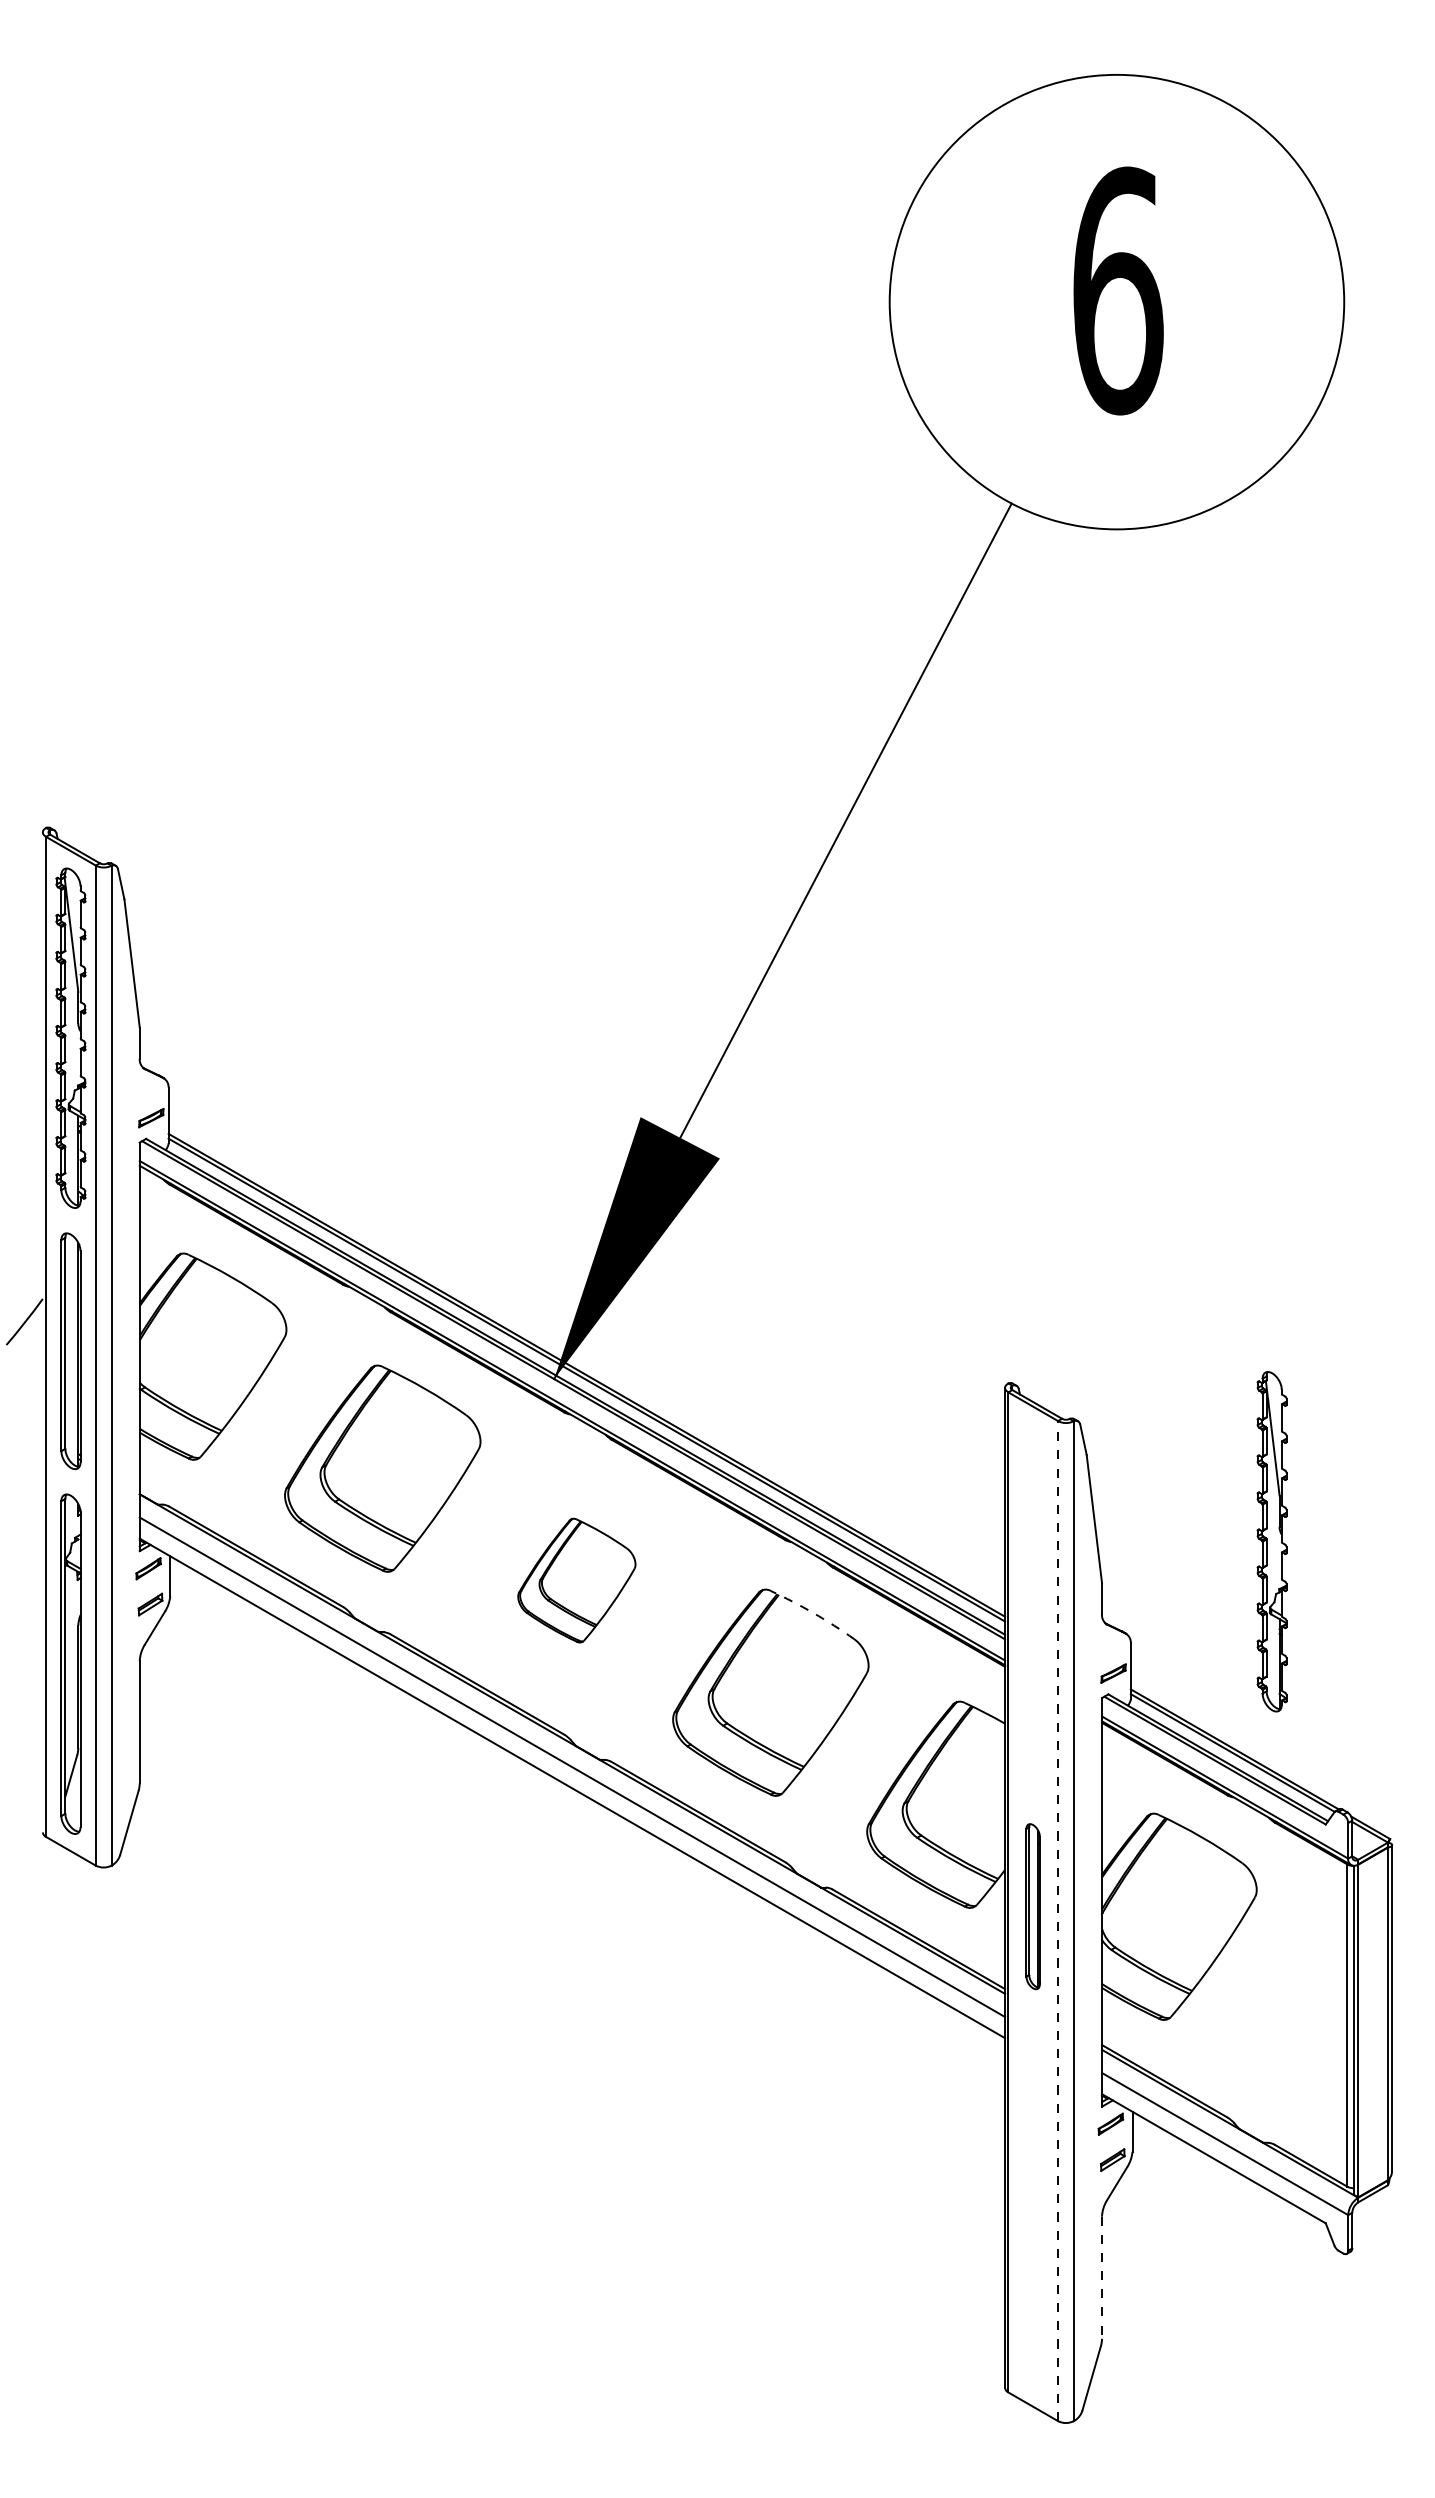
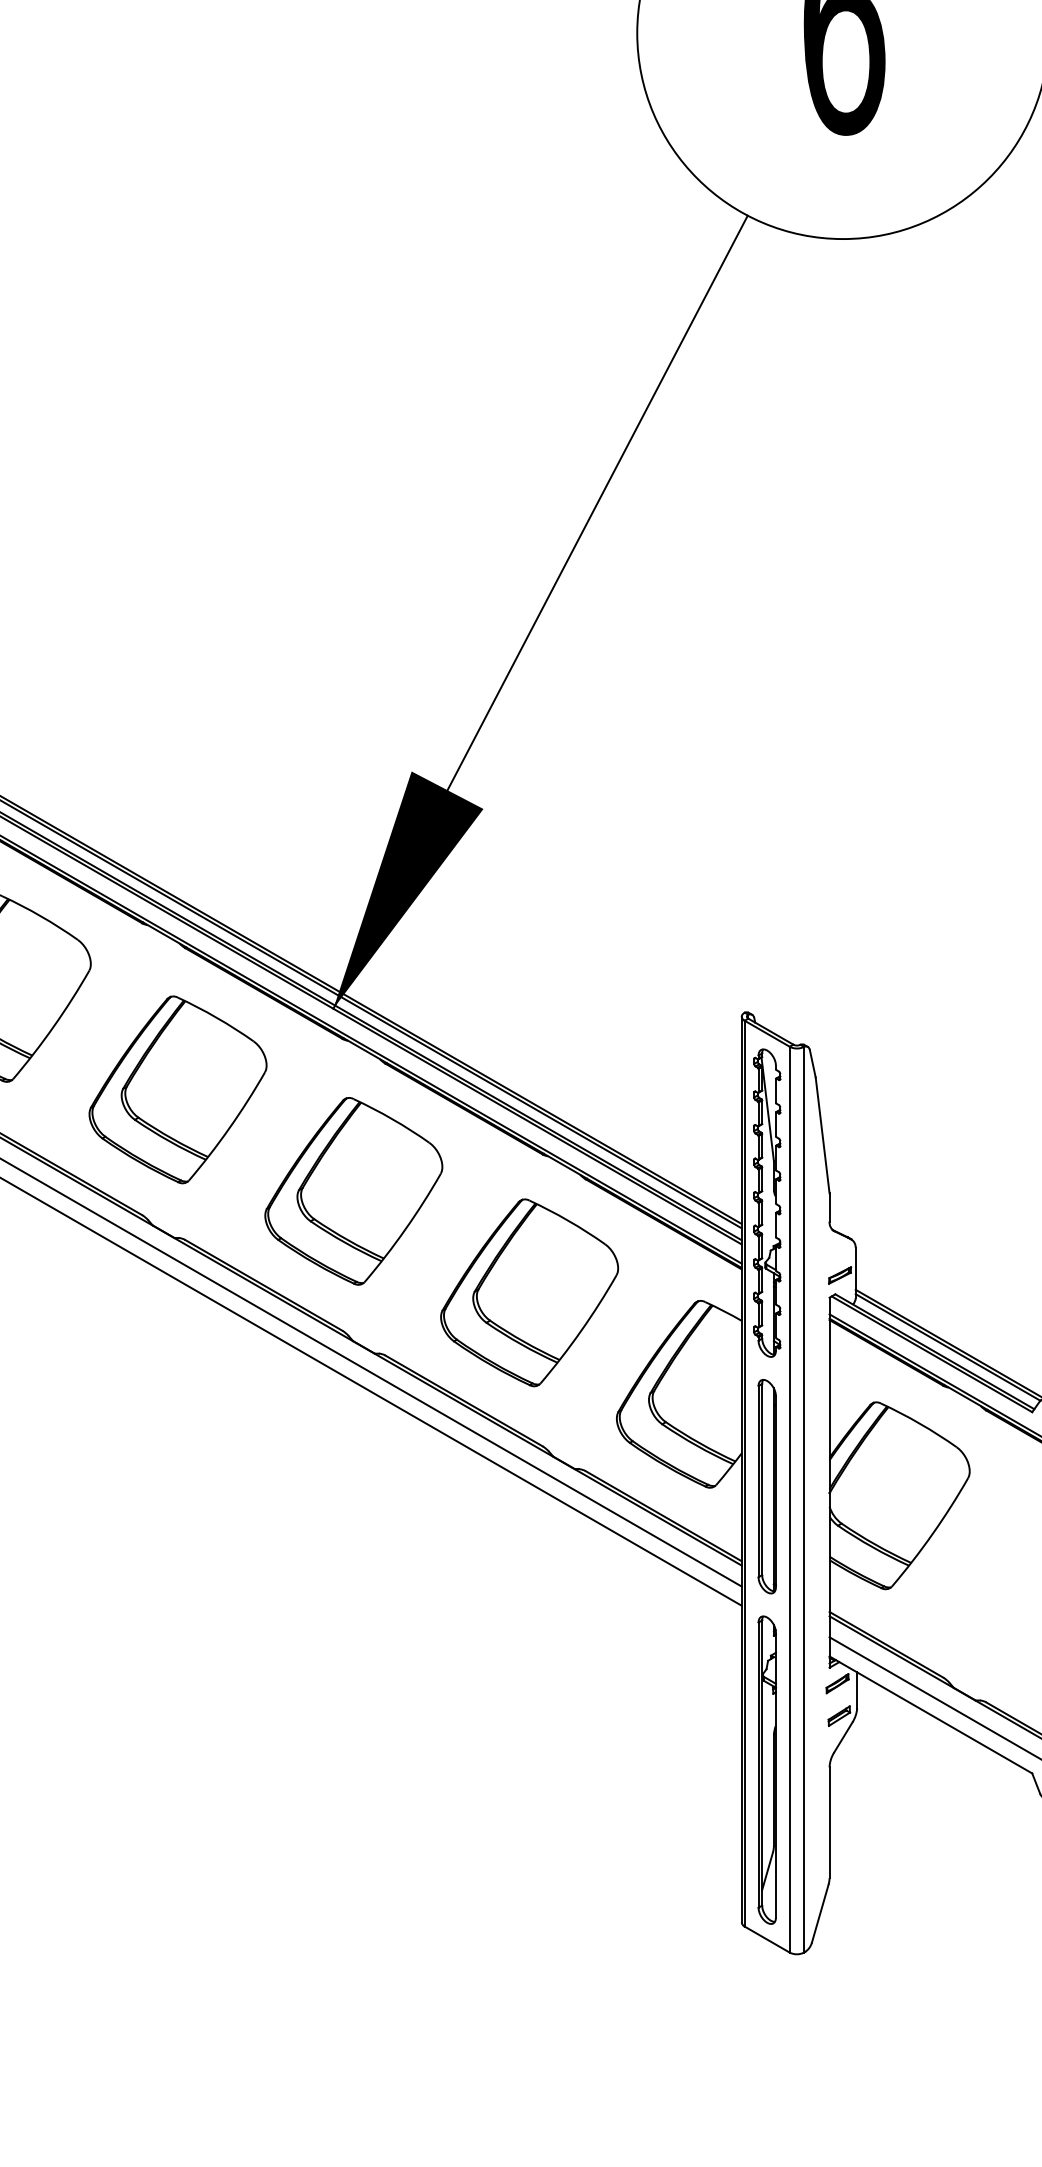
part: (1271, 1541) -> (766, 1202), moved
part: (576, 1580) -> (353, 1191), size x1.67
arc: (813, 1613) -> (568, 1221), dashed -> solid
part: (1032, 1906) -> (766, 1486), size x1.43
line: (1058, 1920) -> (790, 1499), dashed -> solid
part: (1032, 2219) -> (766, 1769), added
line: (1102, 2278) -> (830, 1823), dashed -> solid

